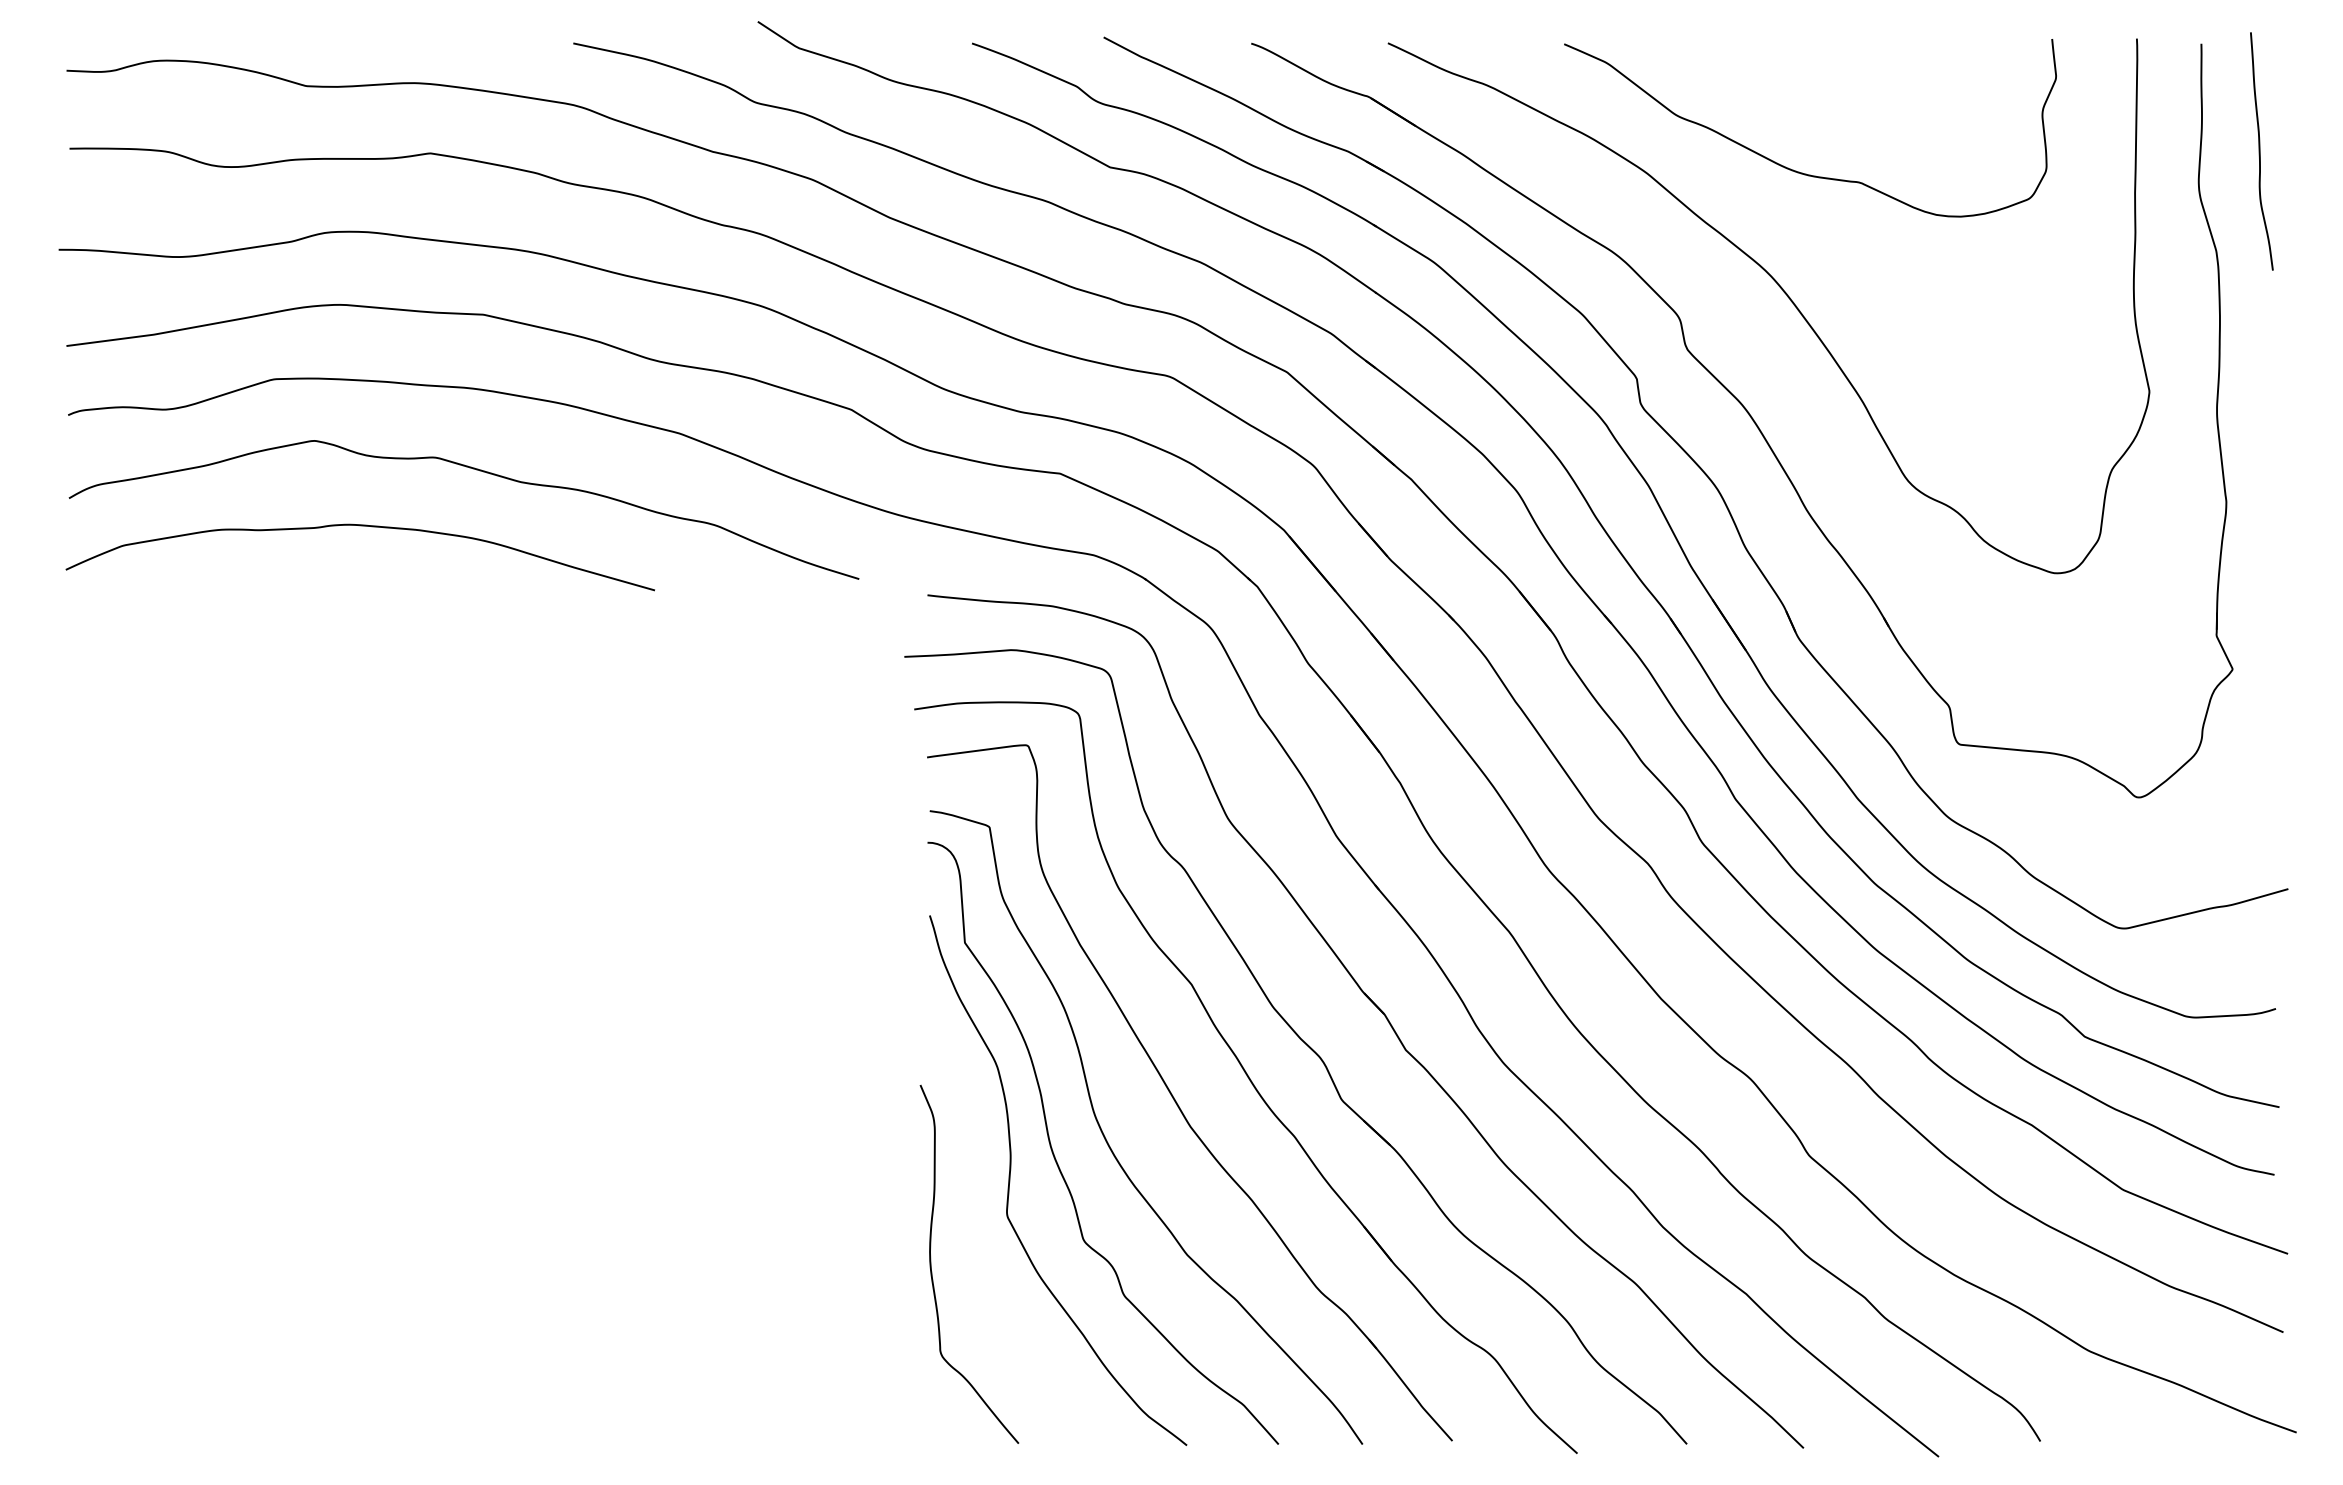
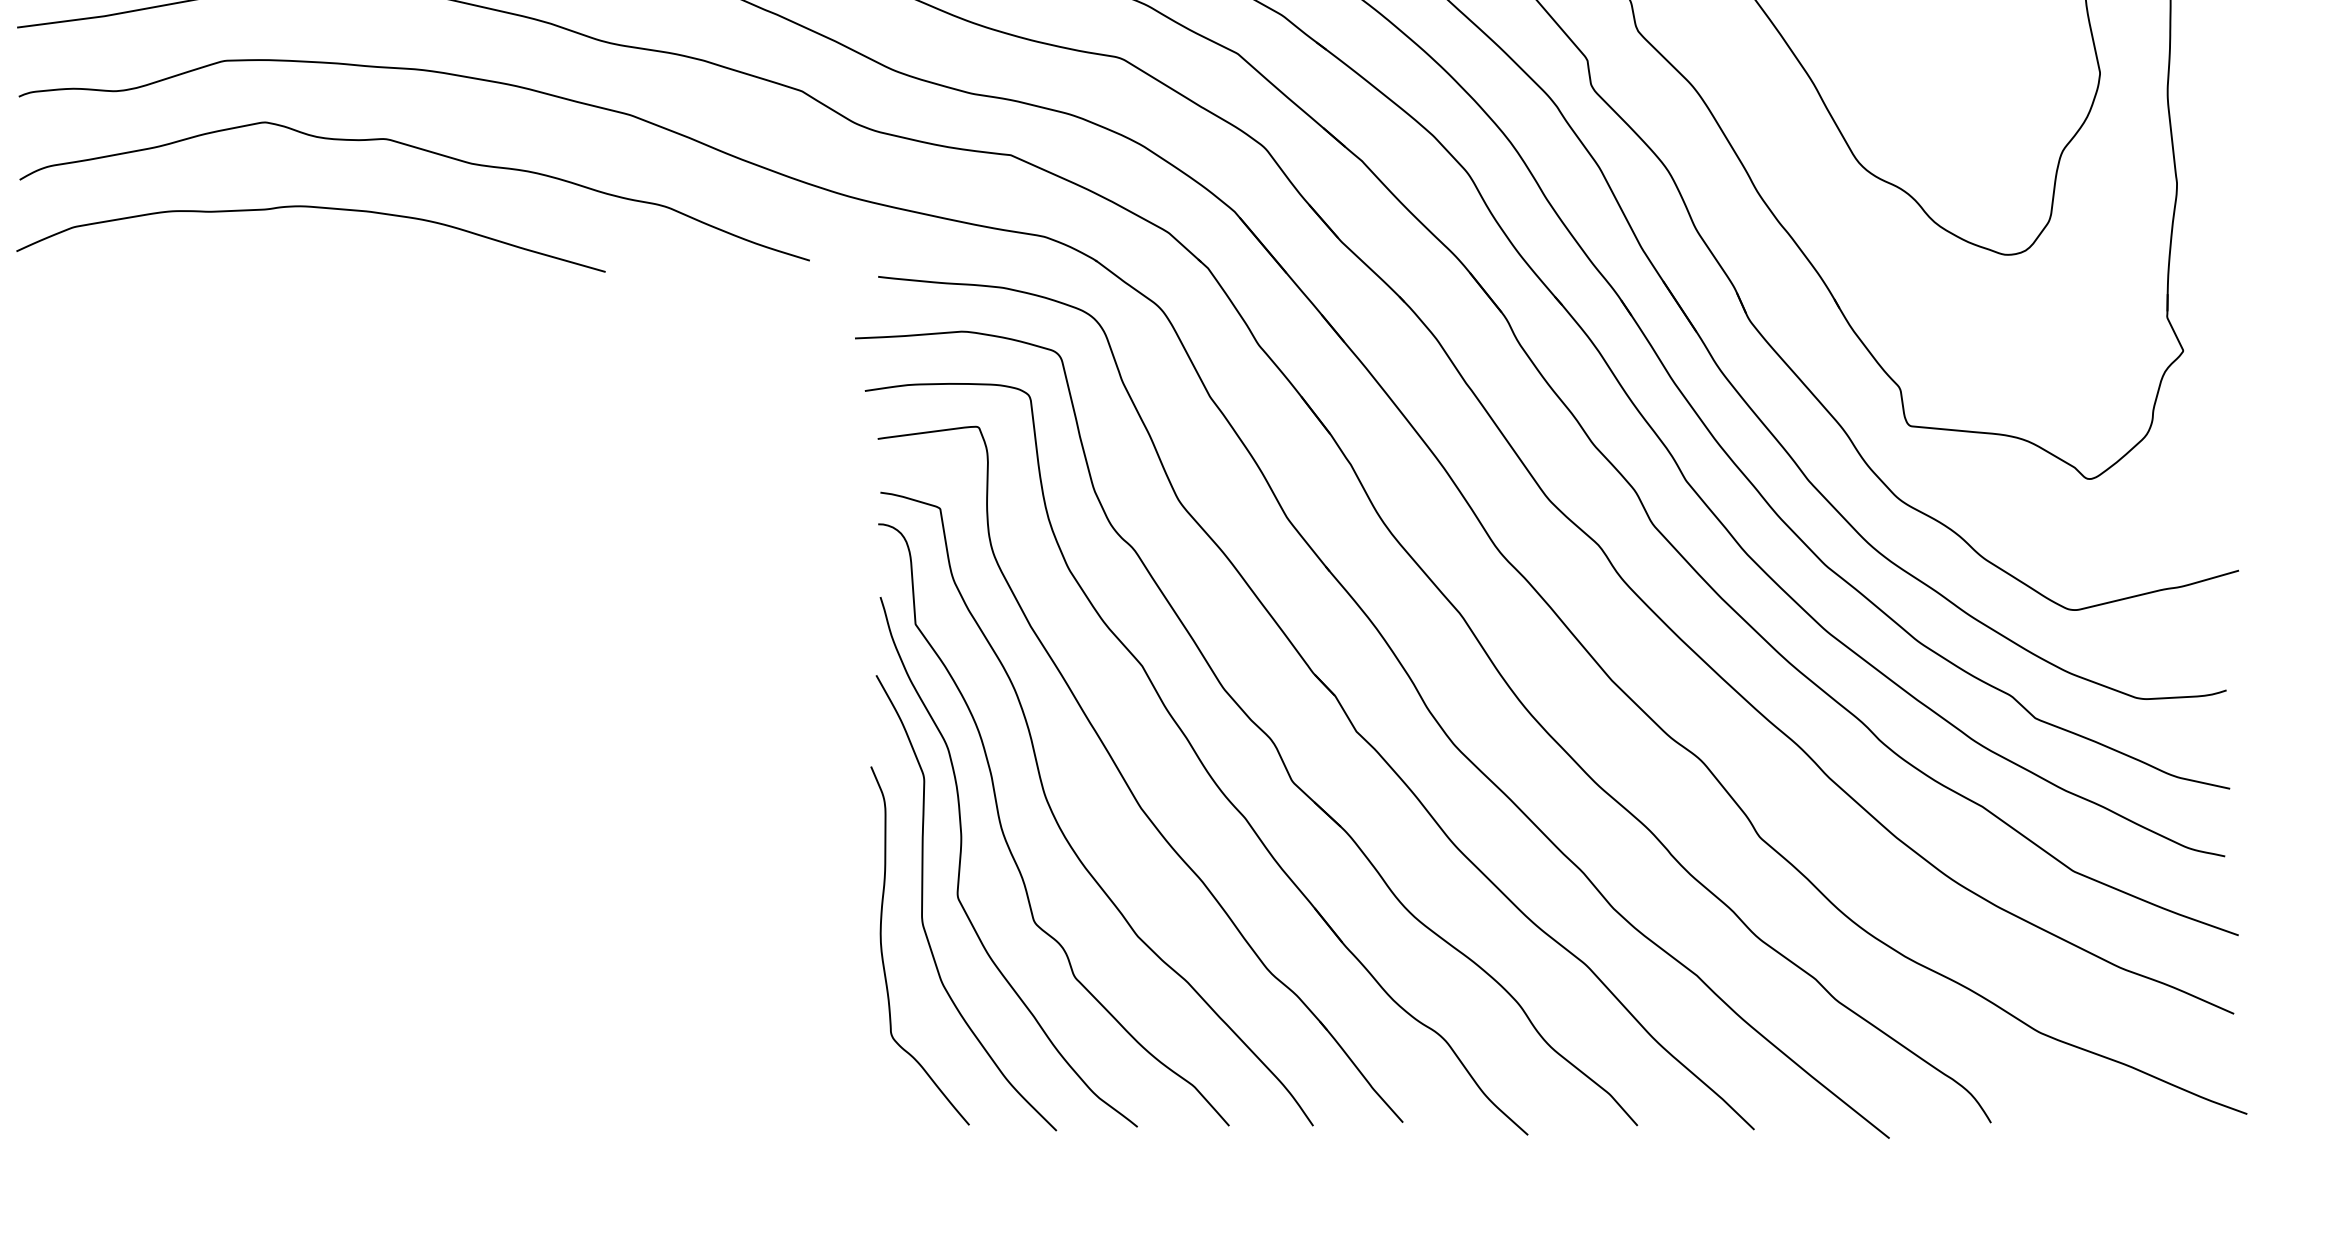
curve: (972, 1221) -> (923, 903), added

